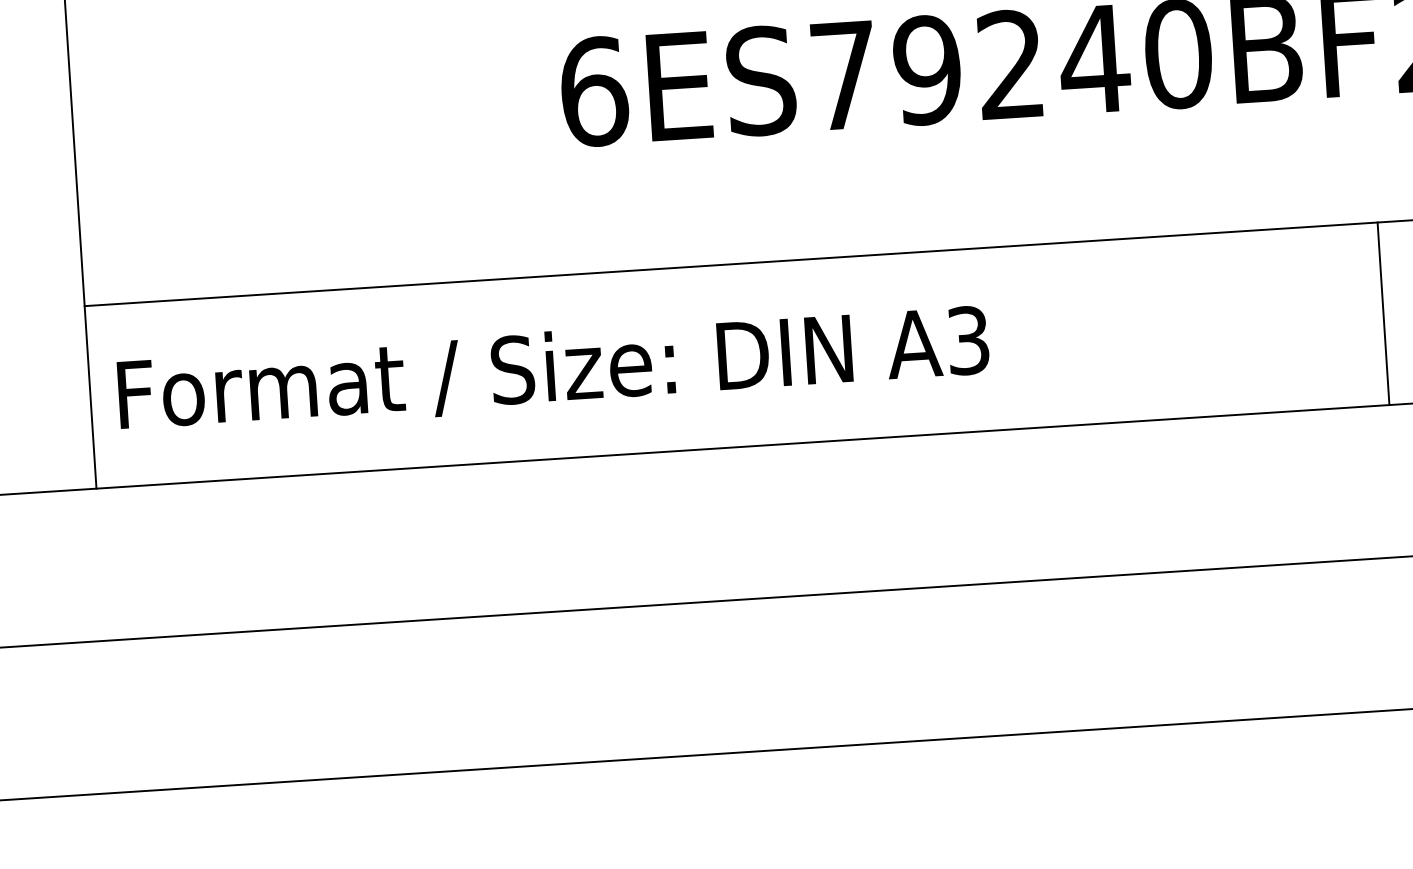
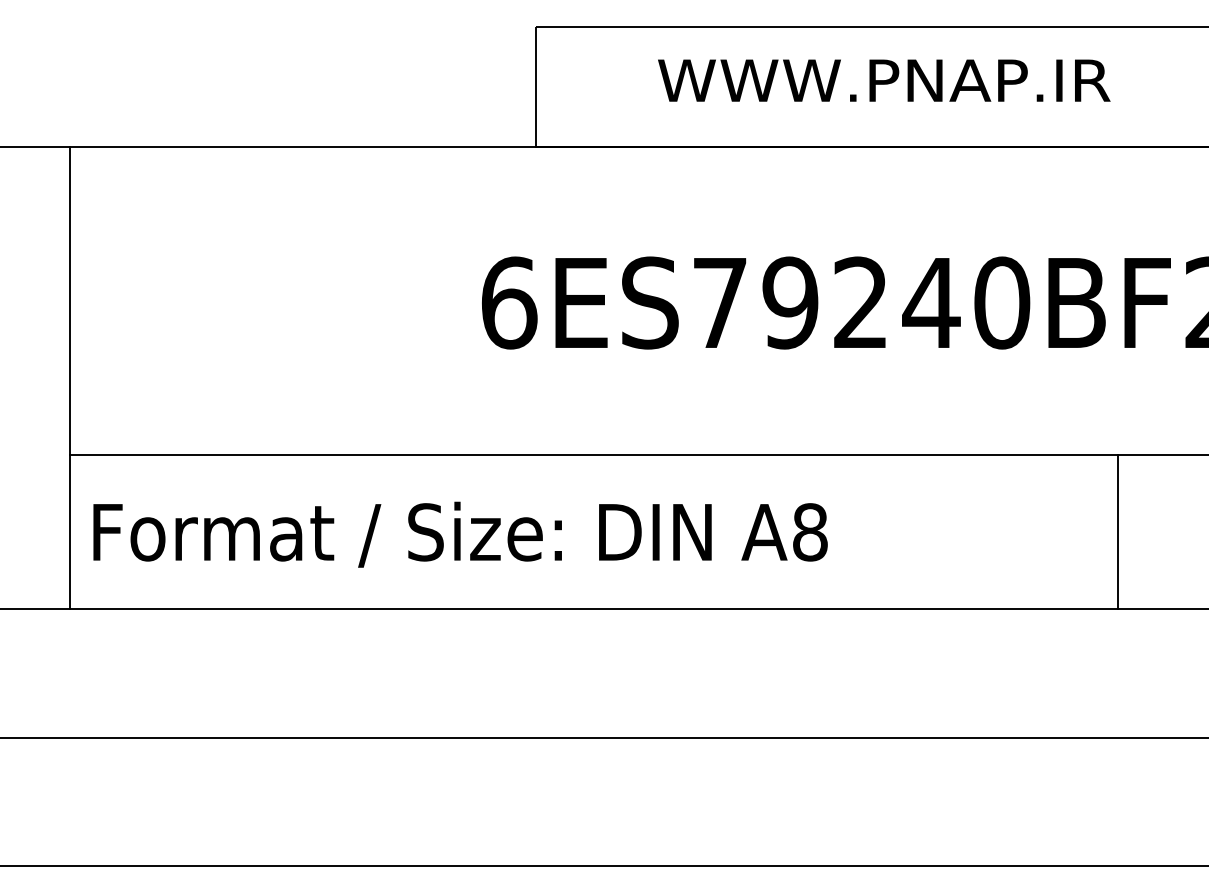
line: (1383, 313) -> (1118, 532), moved
text: (968, 340) -> (810, 532), A3 -> A8

